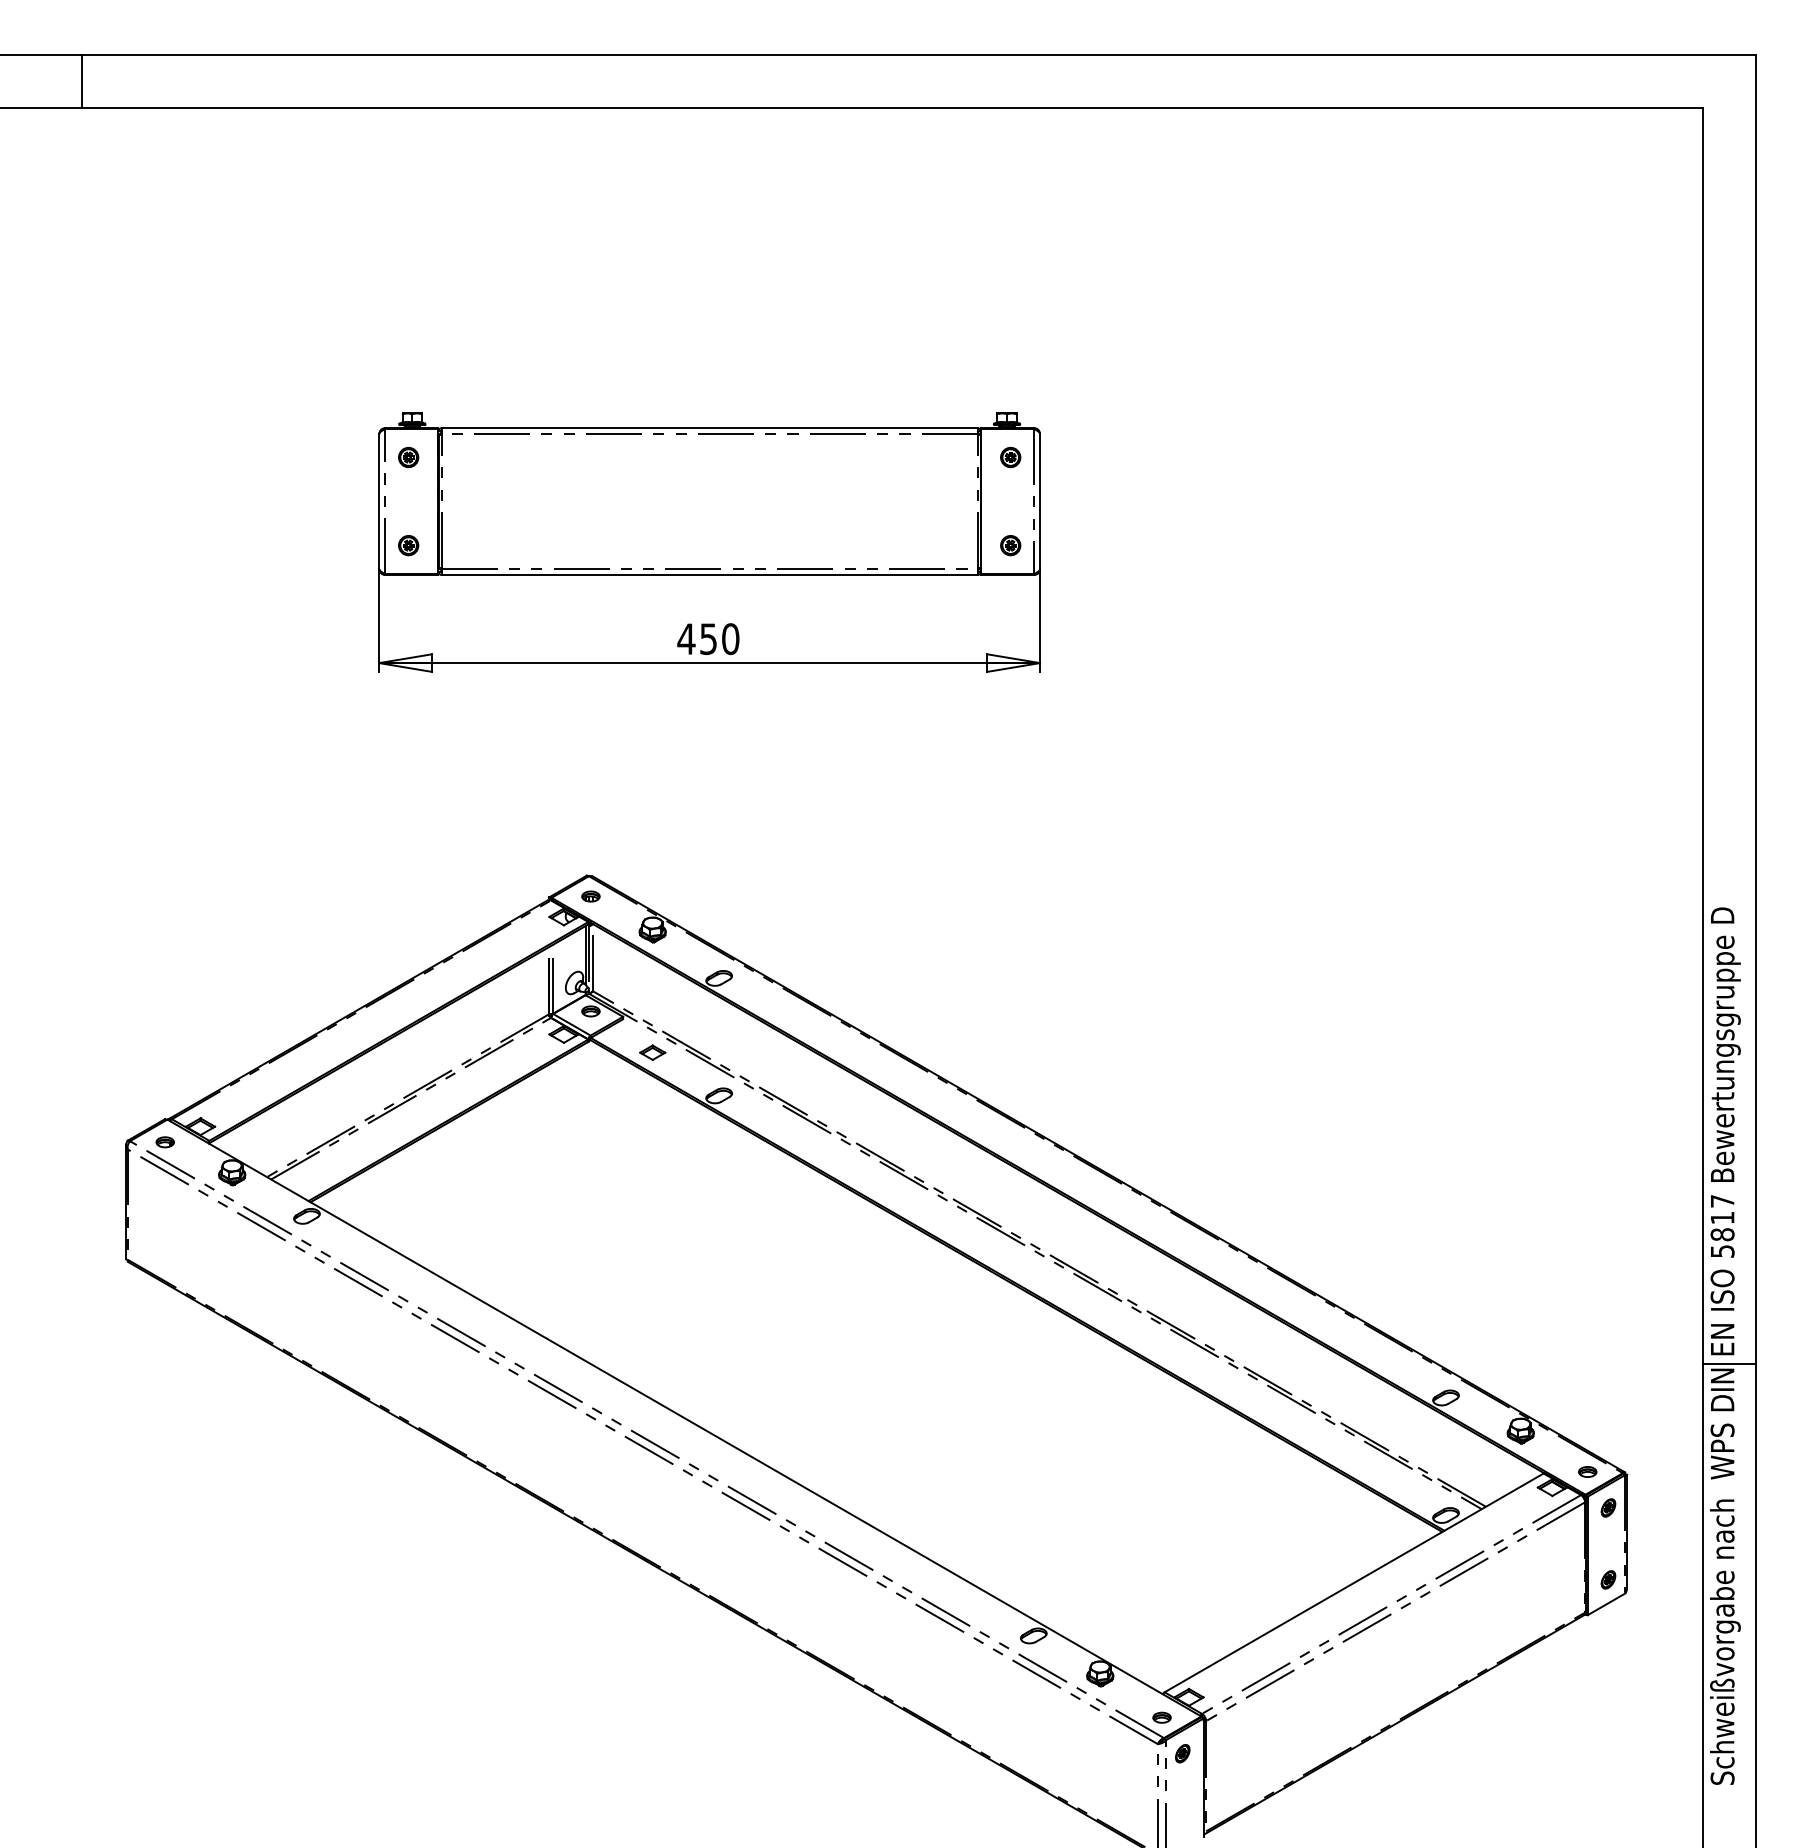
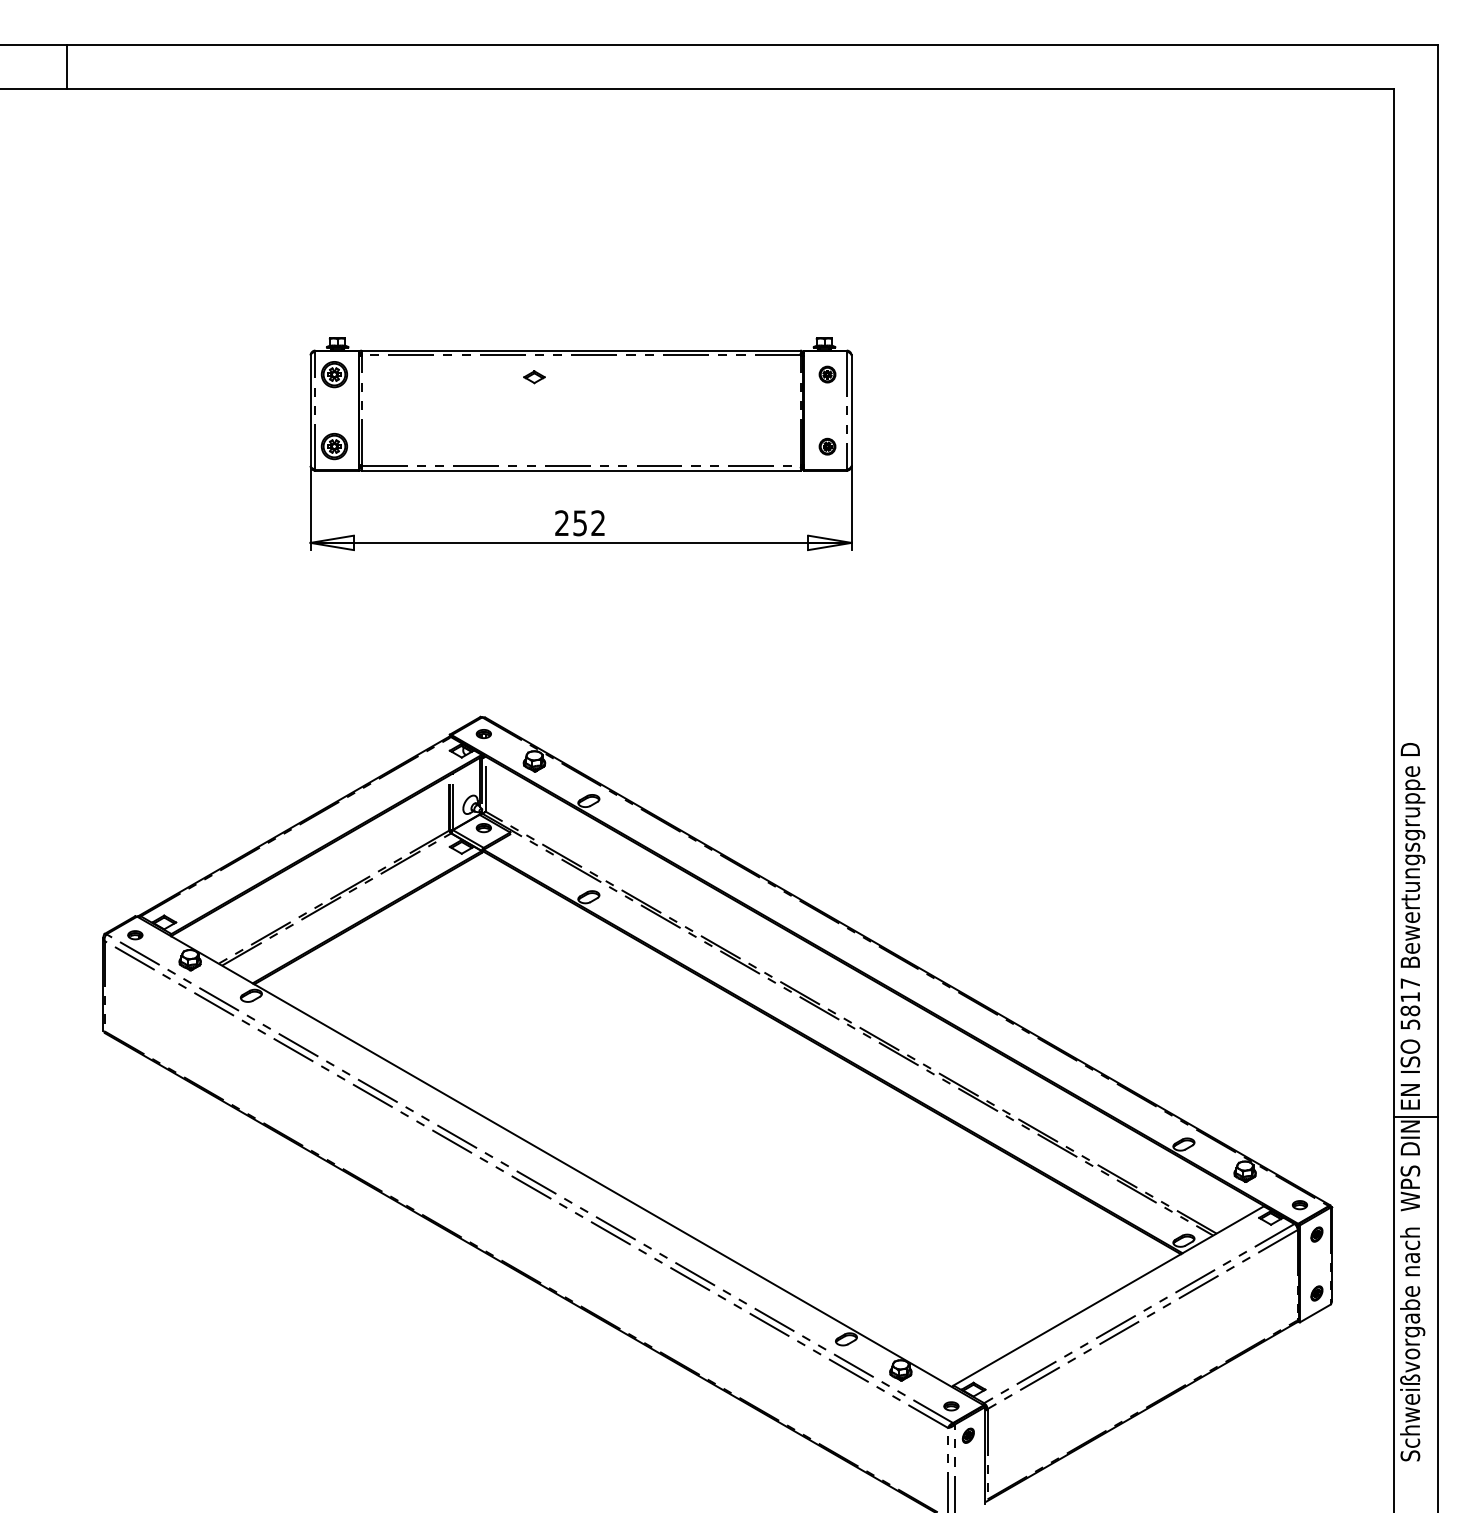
part: (408, 457) -> (334, 374), size x1.6
part: (408, 545) -> (334, 446), size x1.6
text: (708, 639) -> (580, 523), 450 -> 252
part: (652, 1052) -> (534, 377), moved

